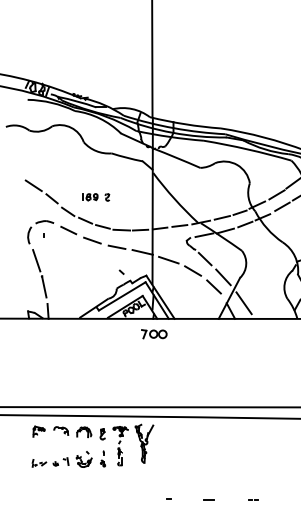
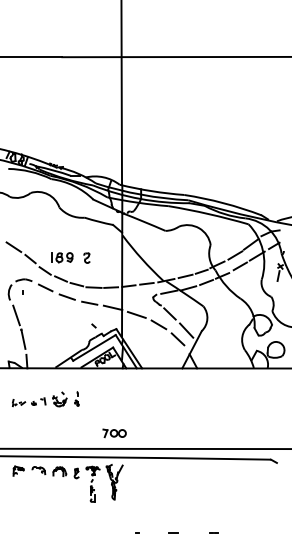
part: (95, 197) -> (70, 257), size x1.6
line: (244, 303) -> (205, 354), removed
part: (154, 334) -> (114, 433), moved
part: (68, 459) -> (45, 399), moved

